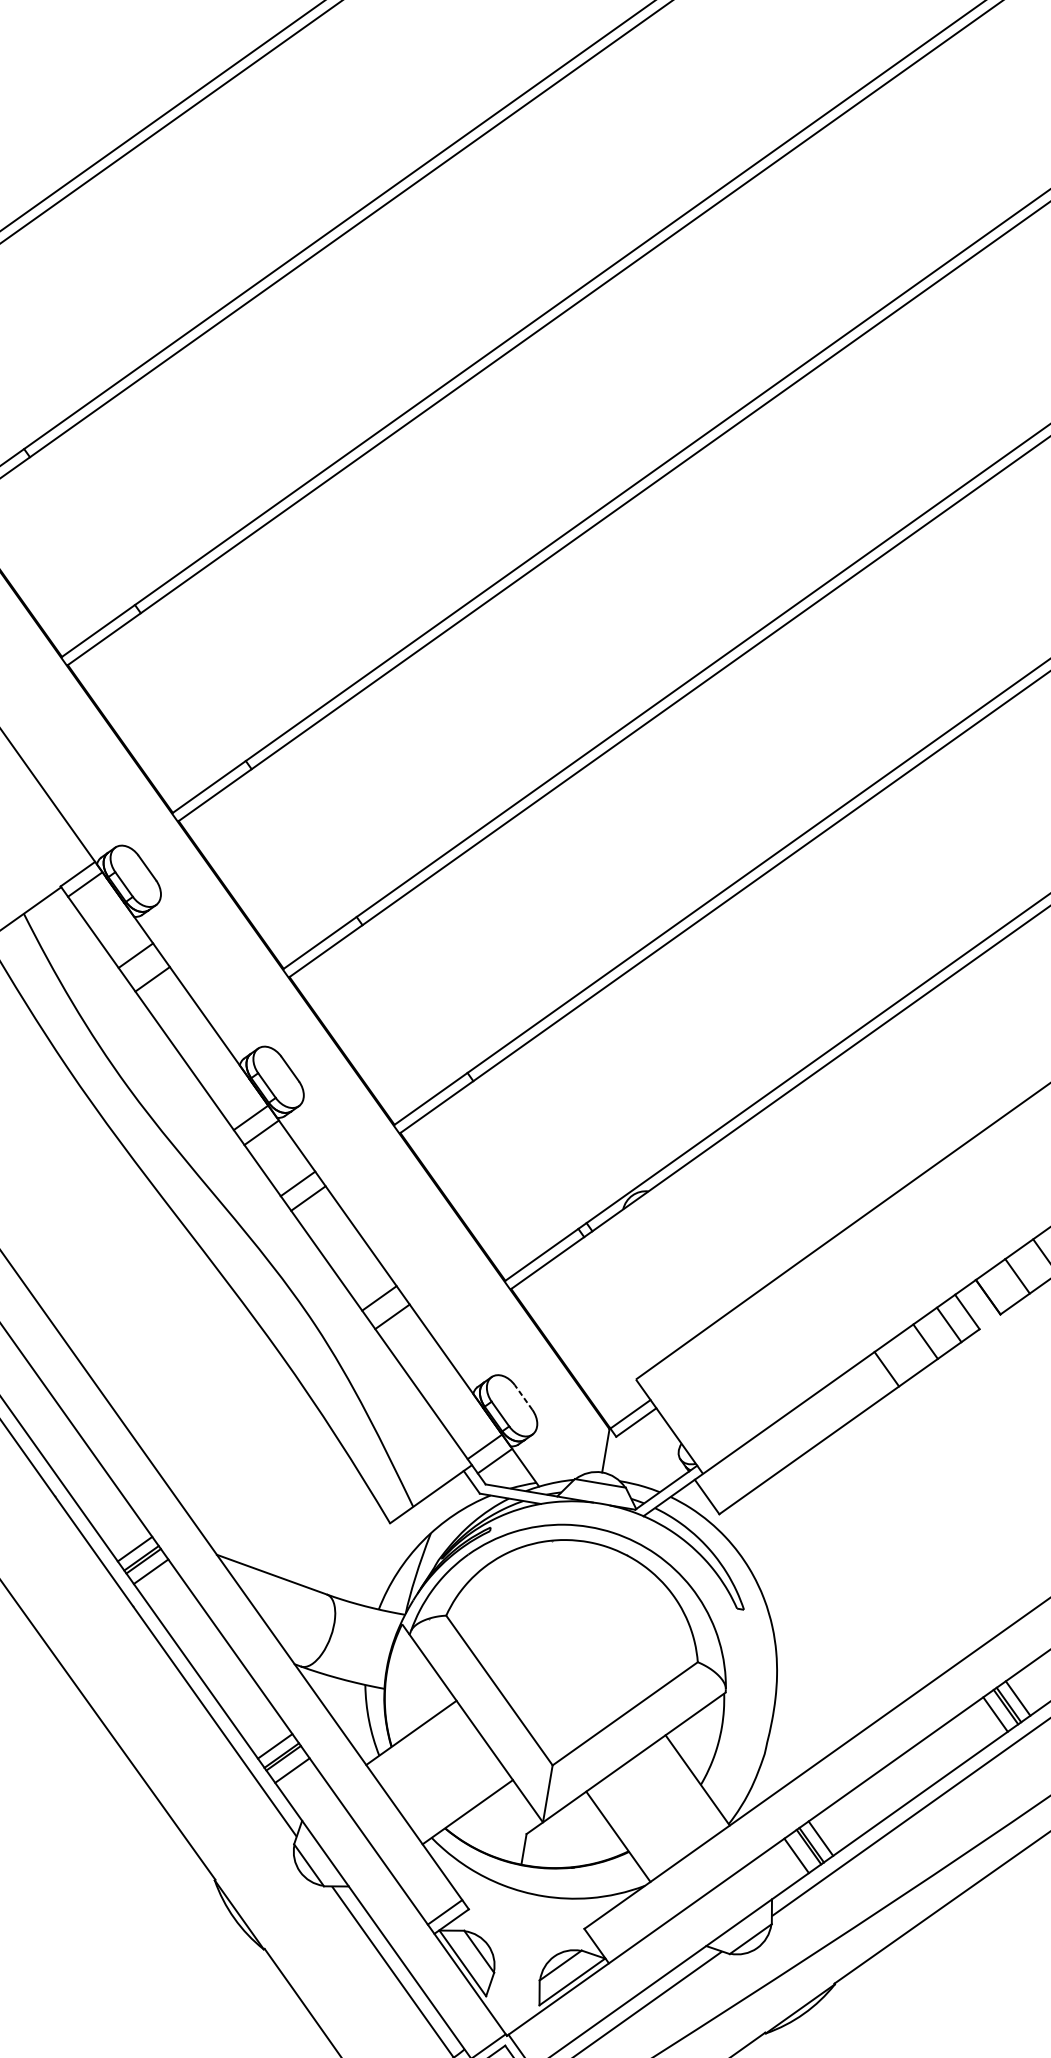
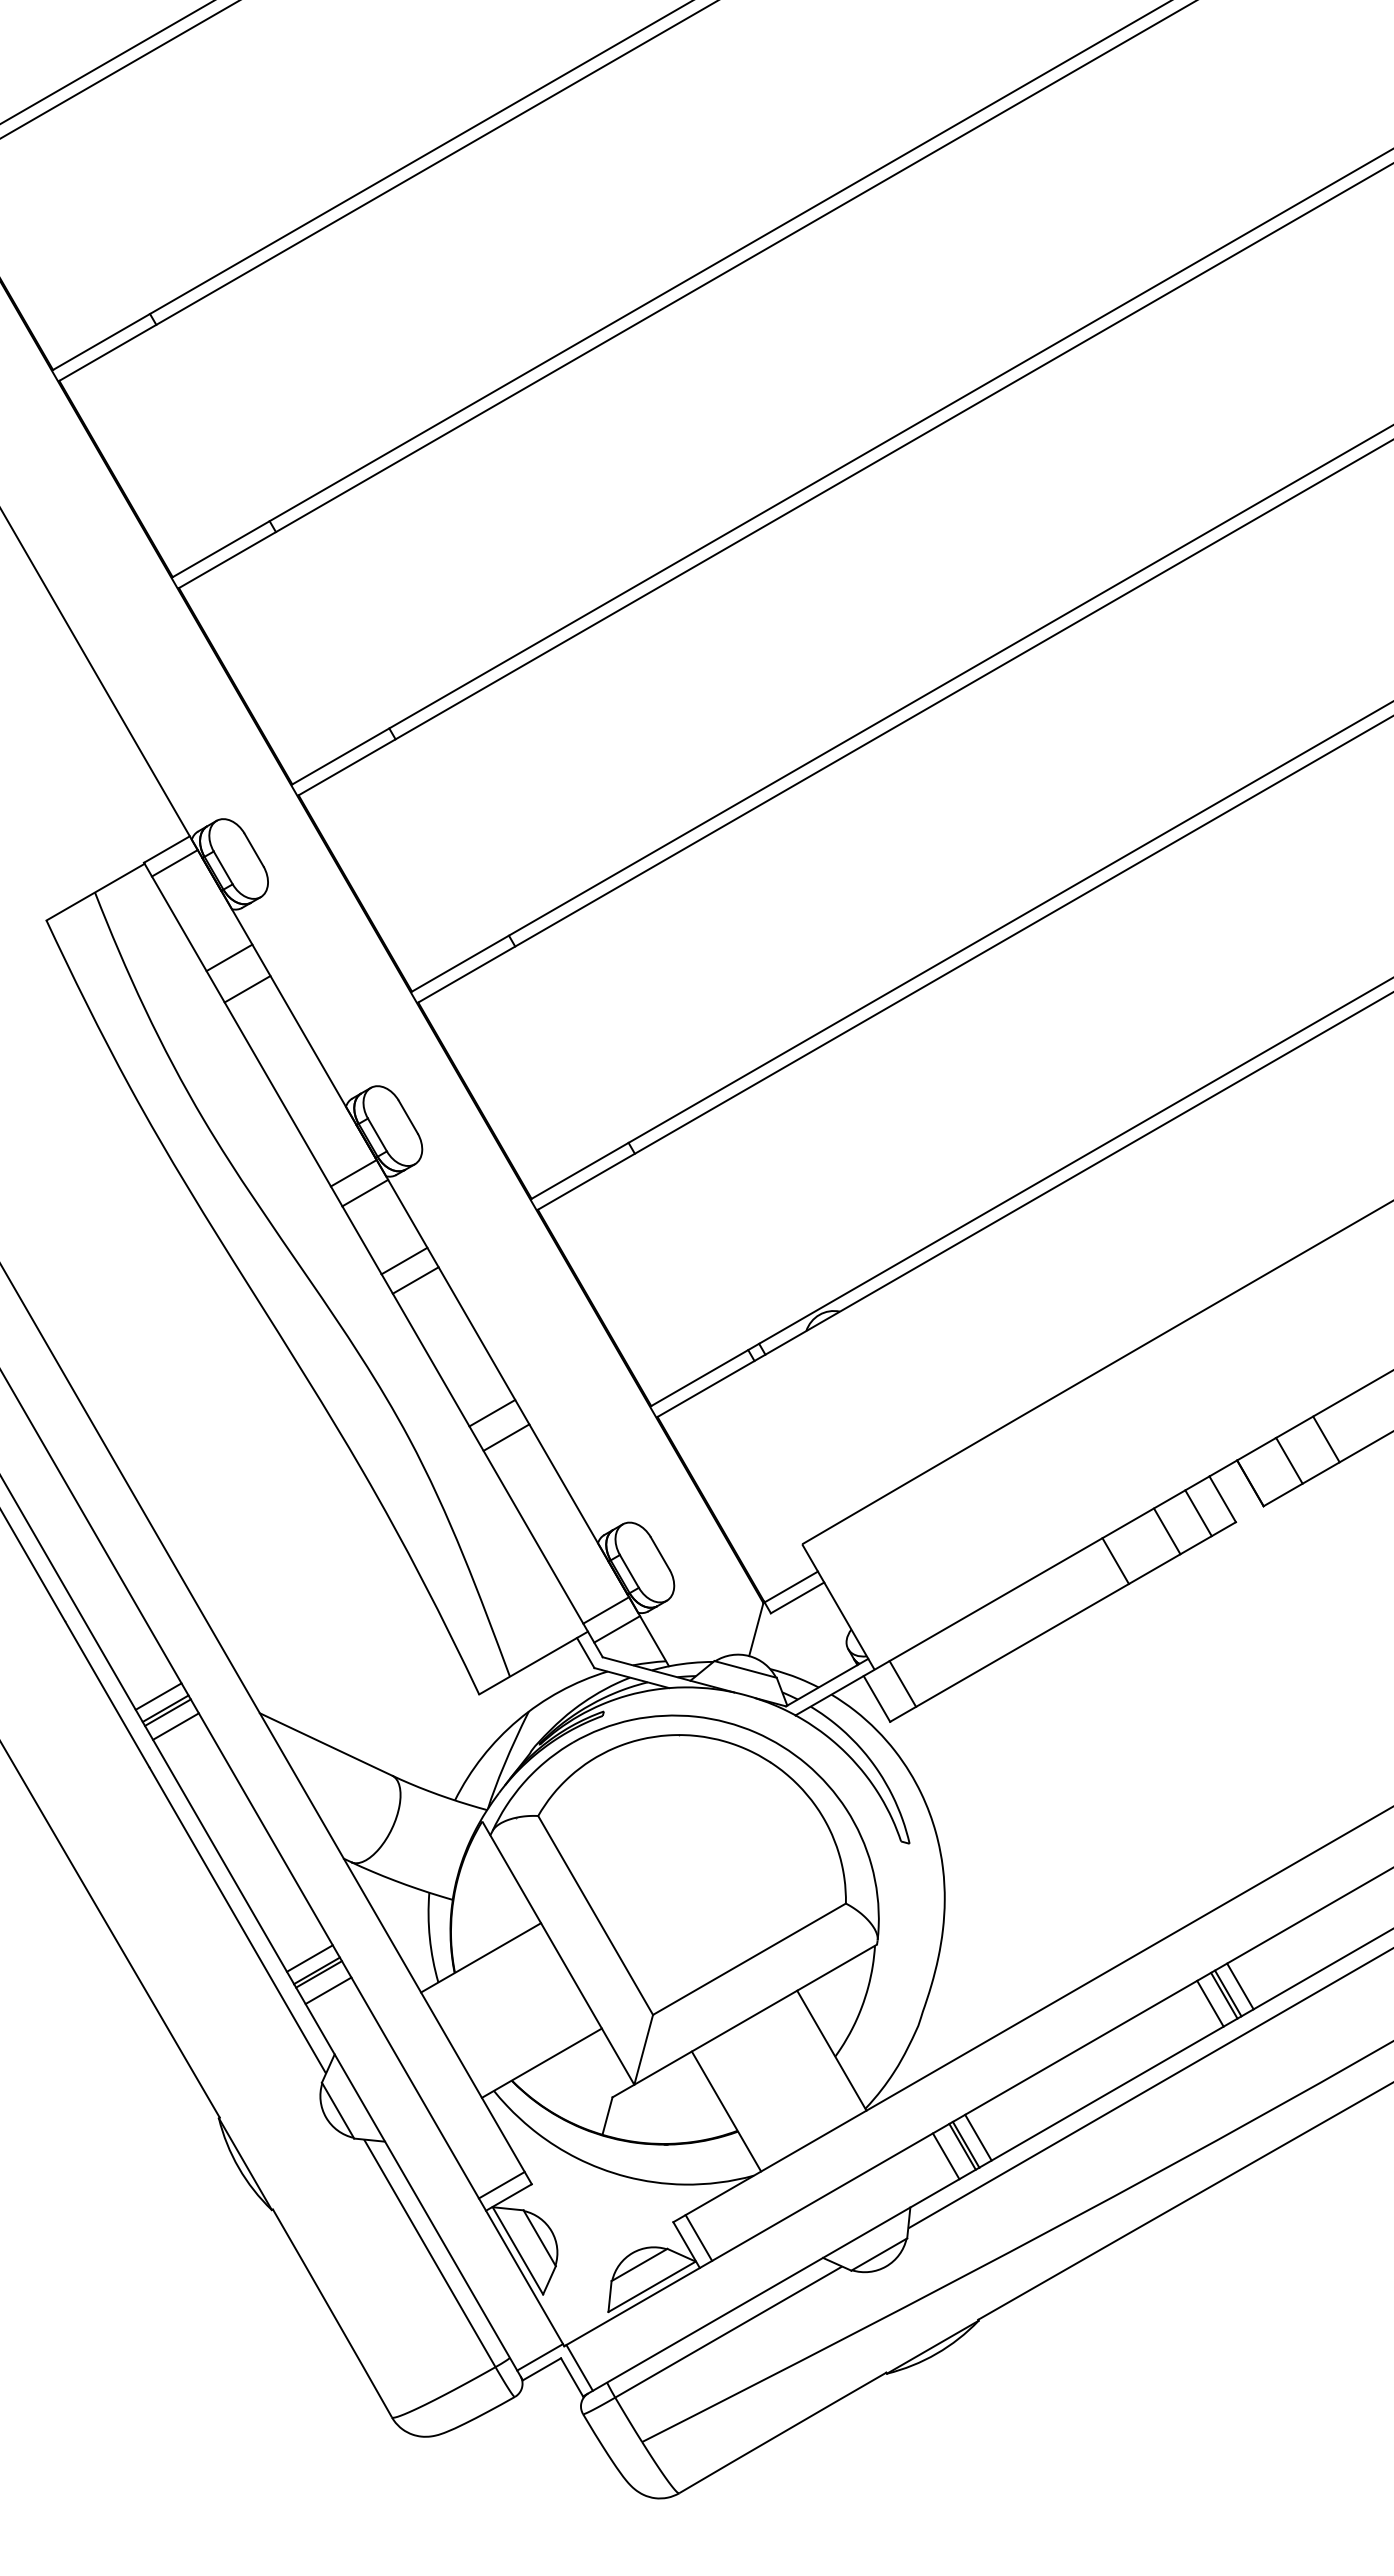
line: (523, 1397) -> (660, 1553), dashed -> solid
line: (726, 1482) -> (902, 1683), added
line: (605, 1939) -> (698, 2237), added

